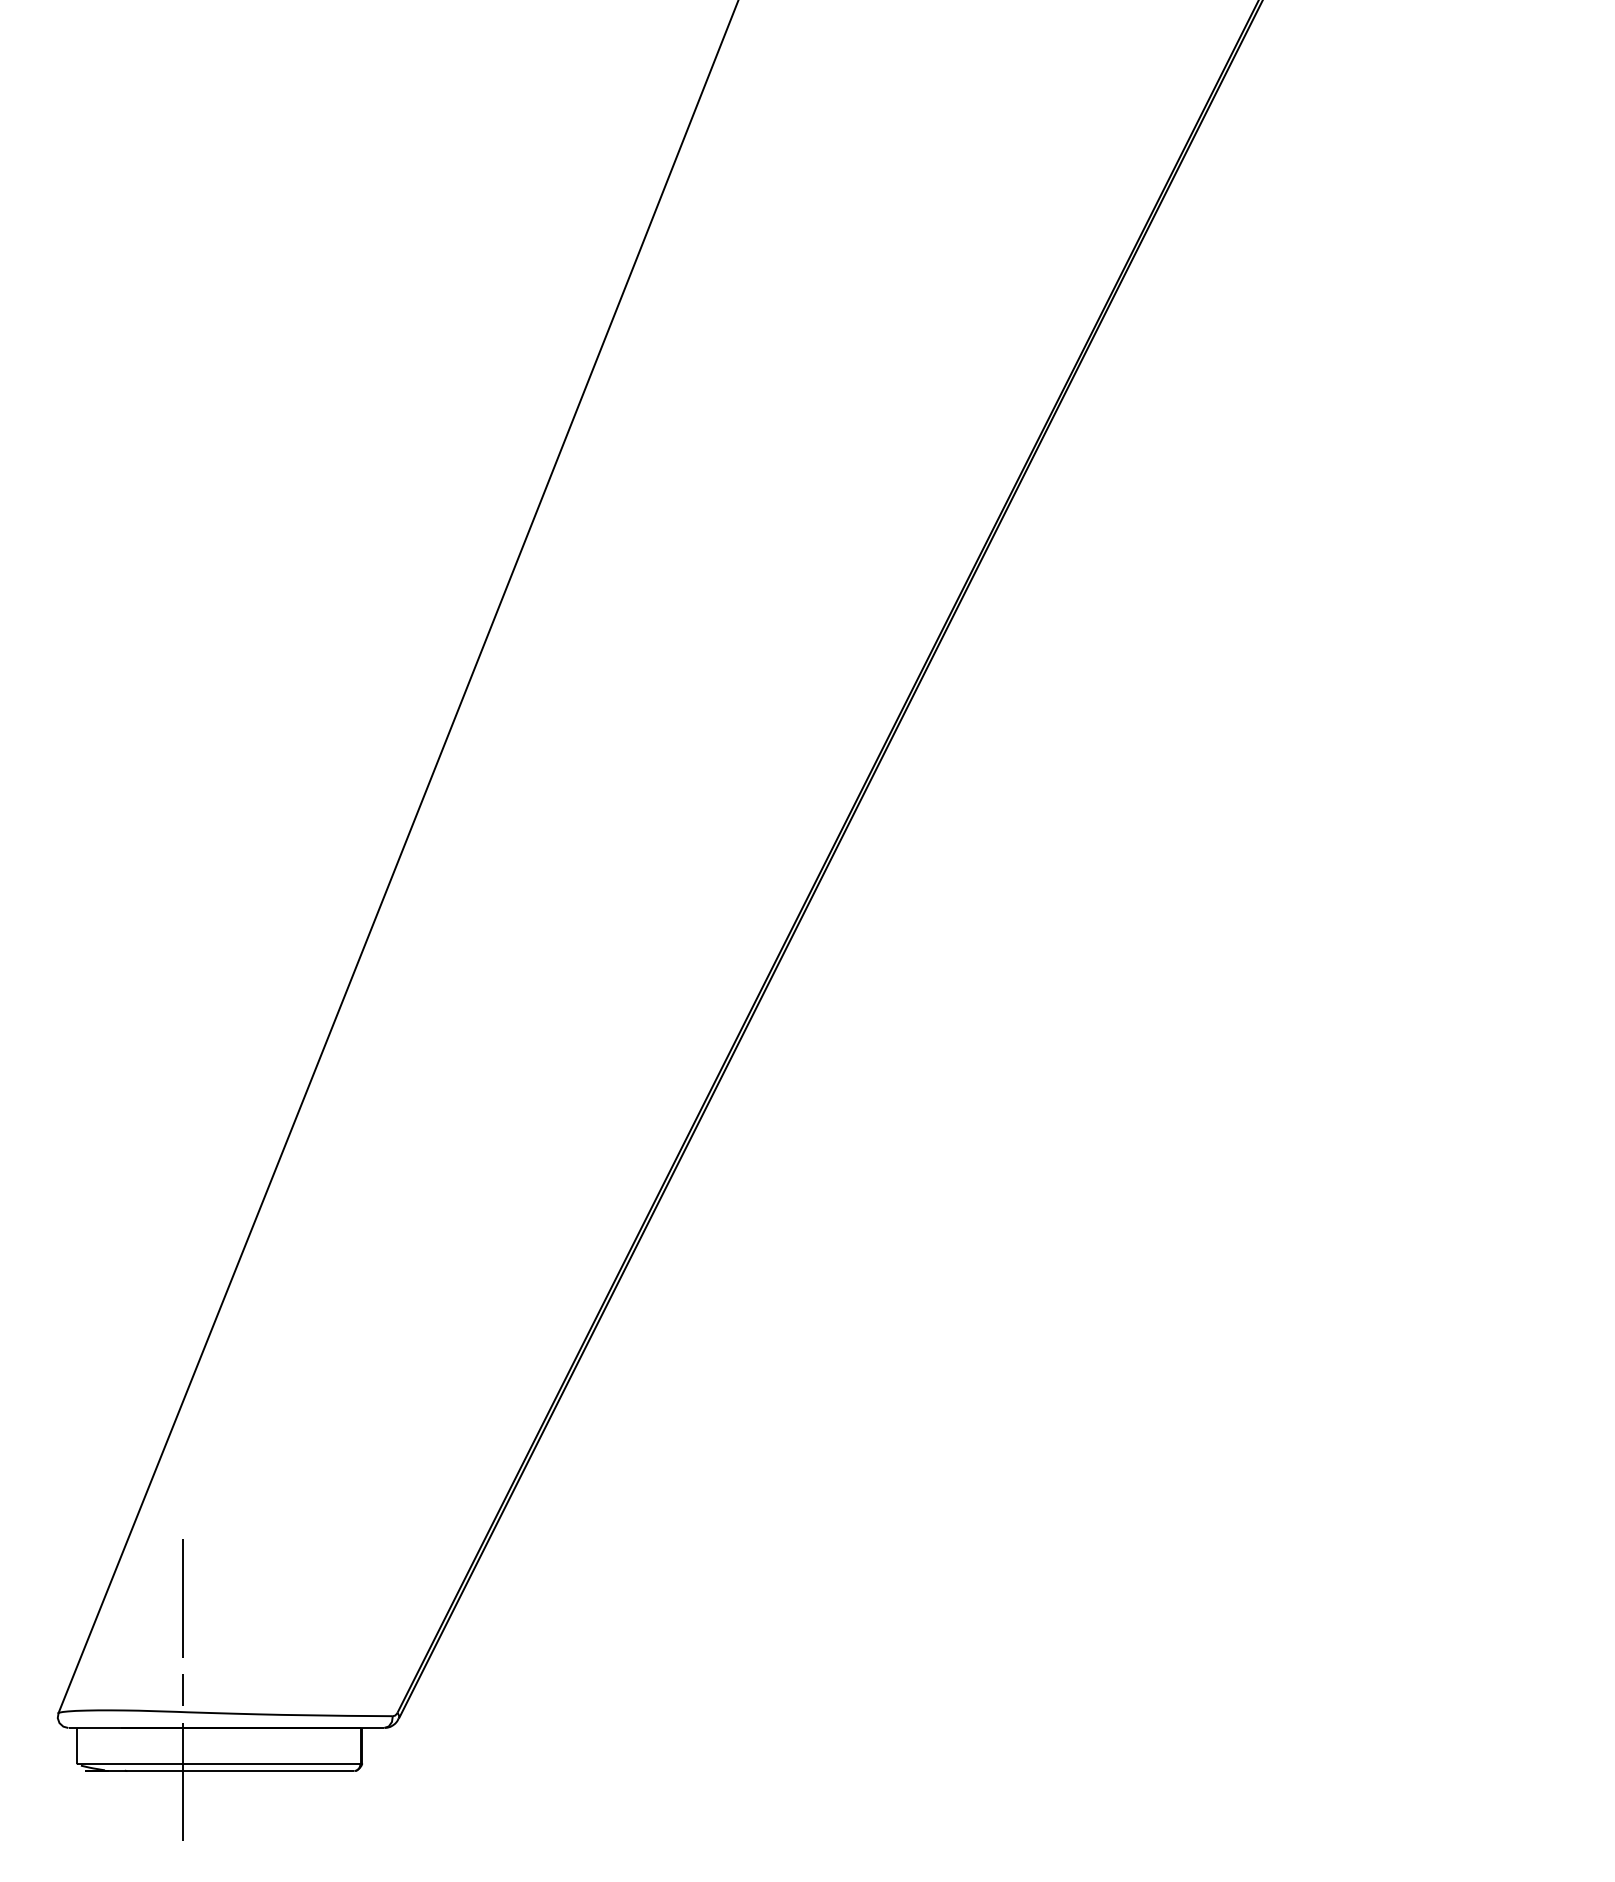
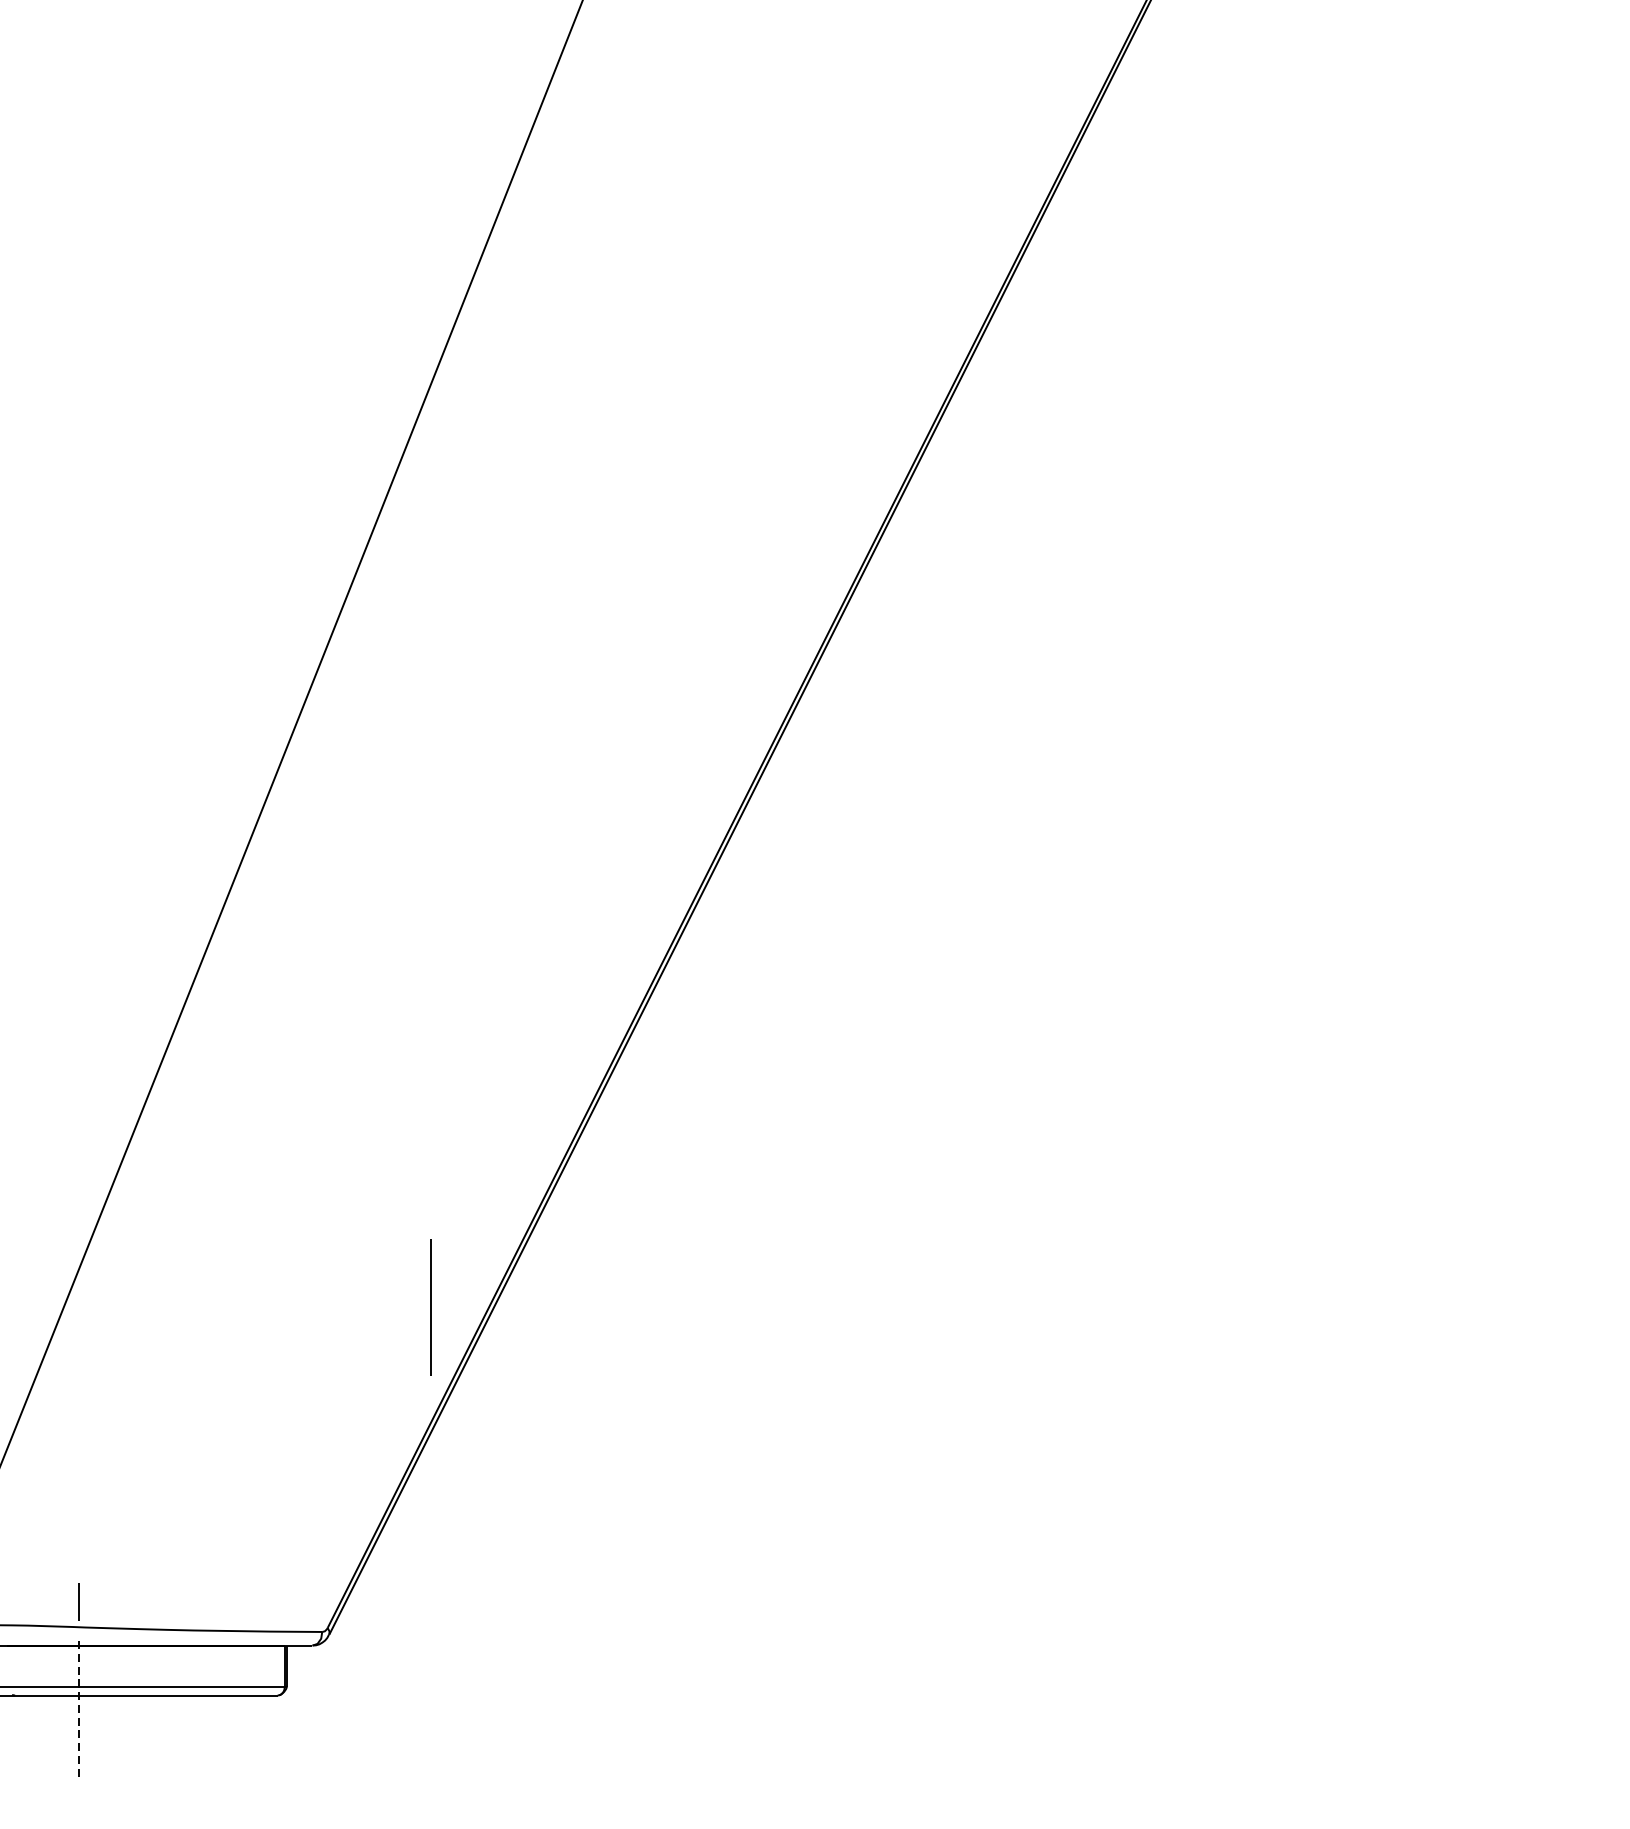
line: (182, 1598) -> (430, 1307), moved
line: (182, 1782) -> (78, 1708), solid -> dashed

